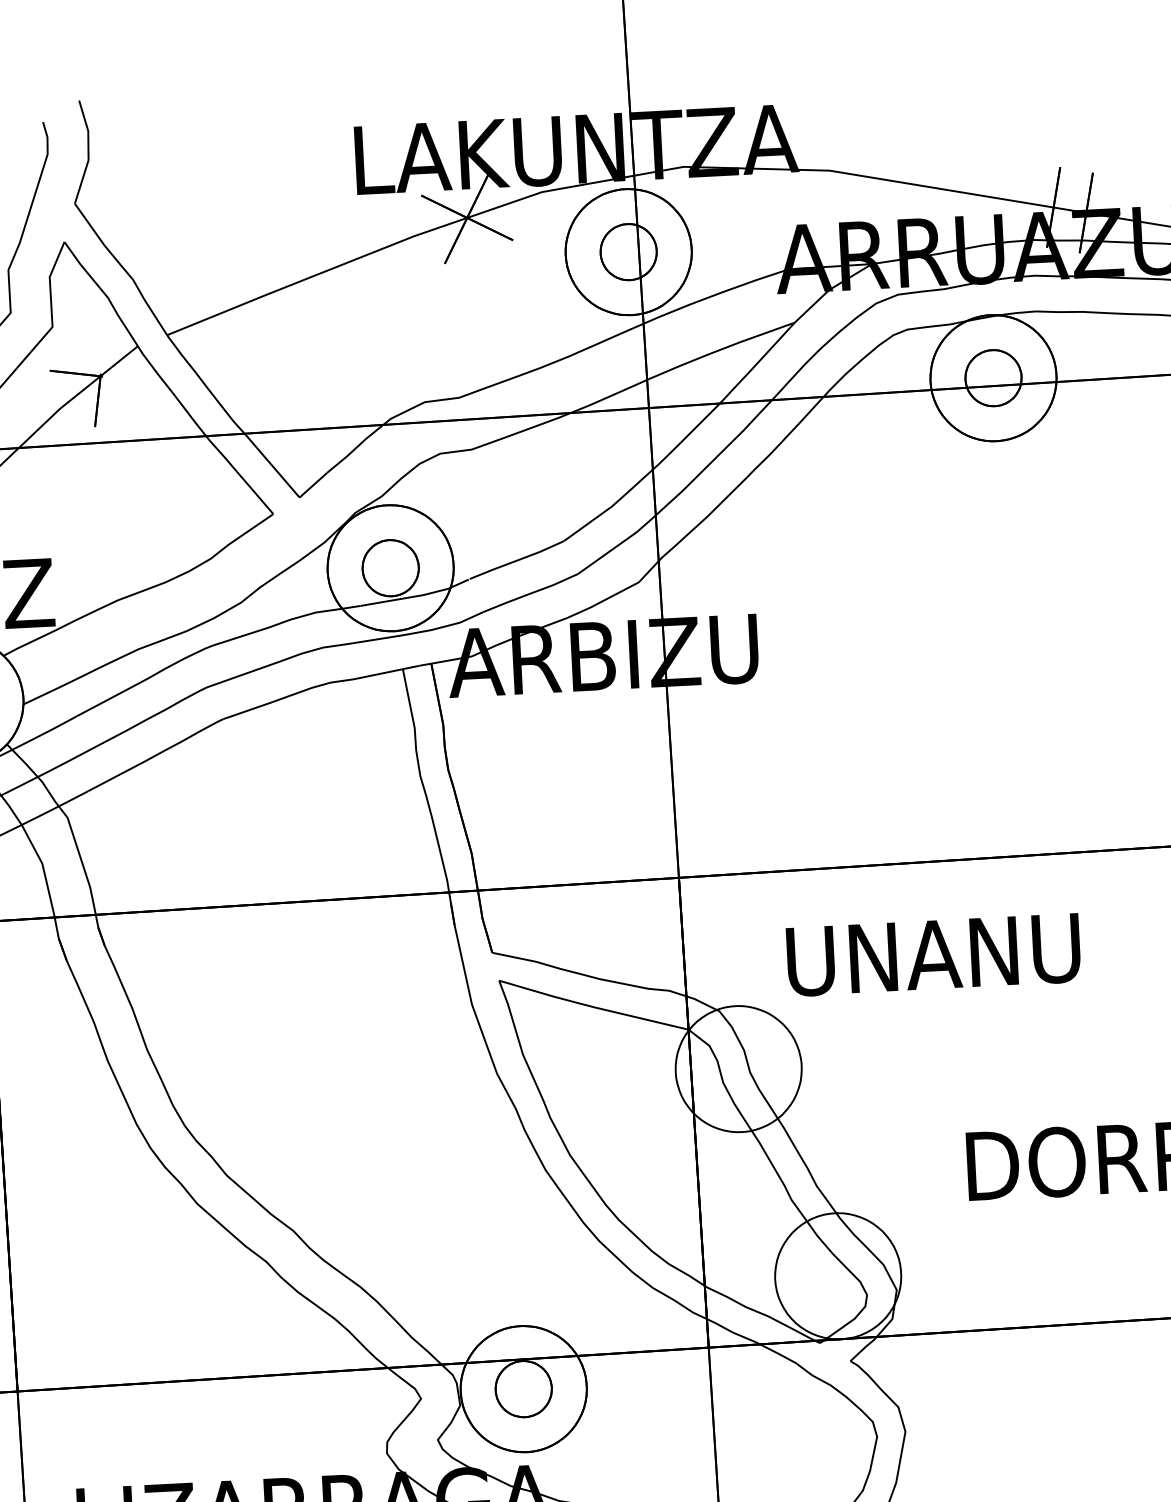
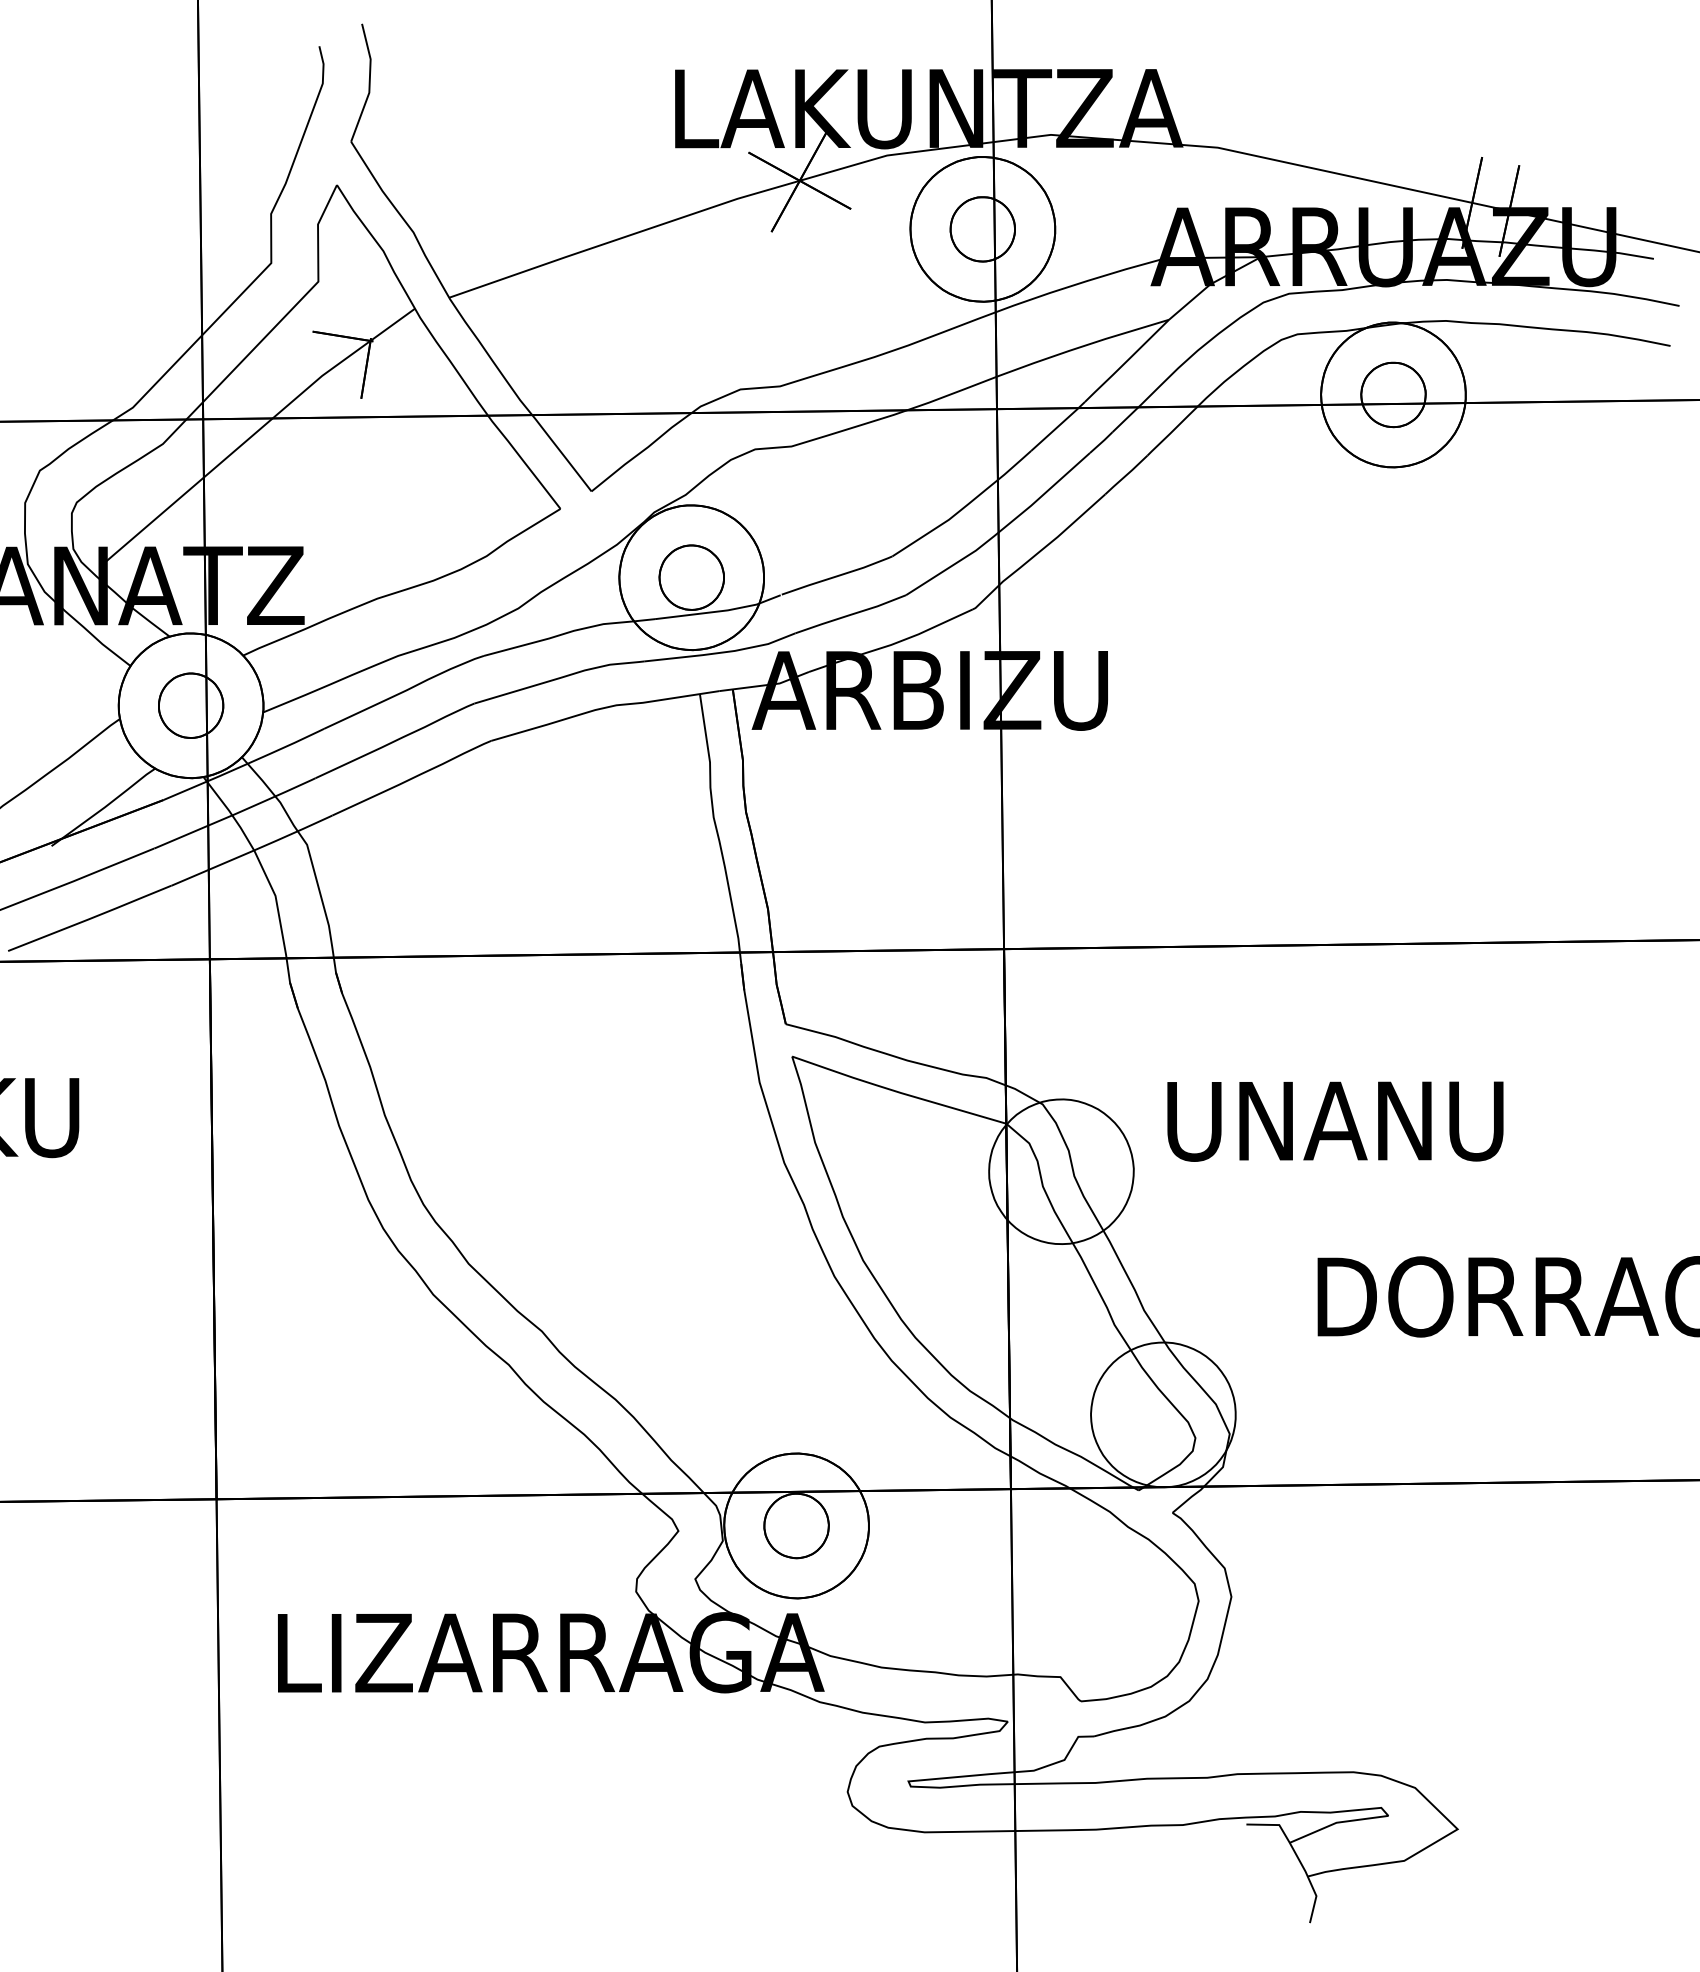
text: (933, 955) -> (1335, 1121), moved

